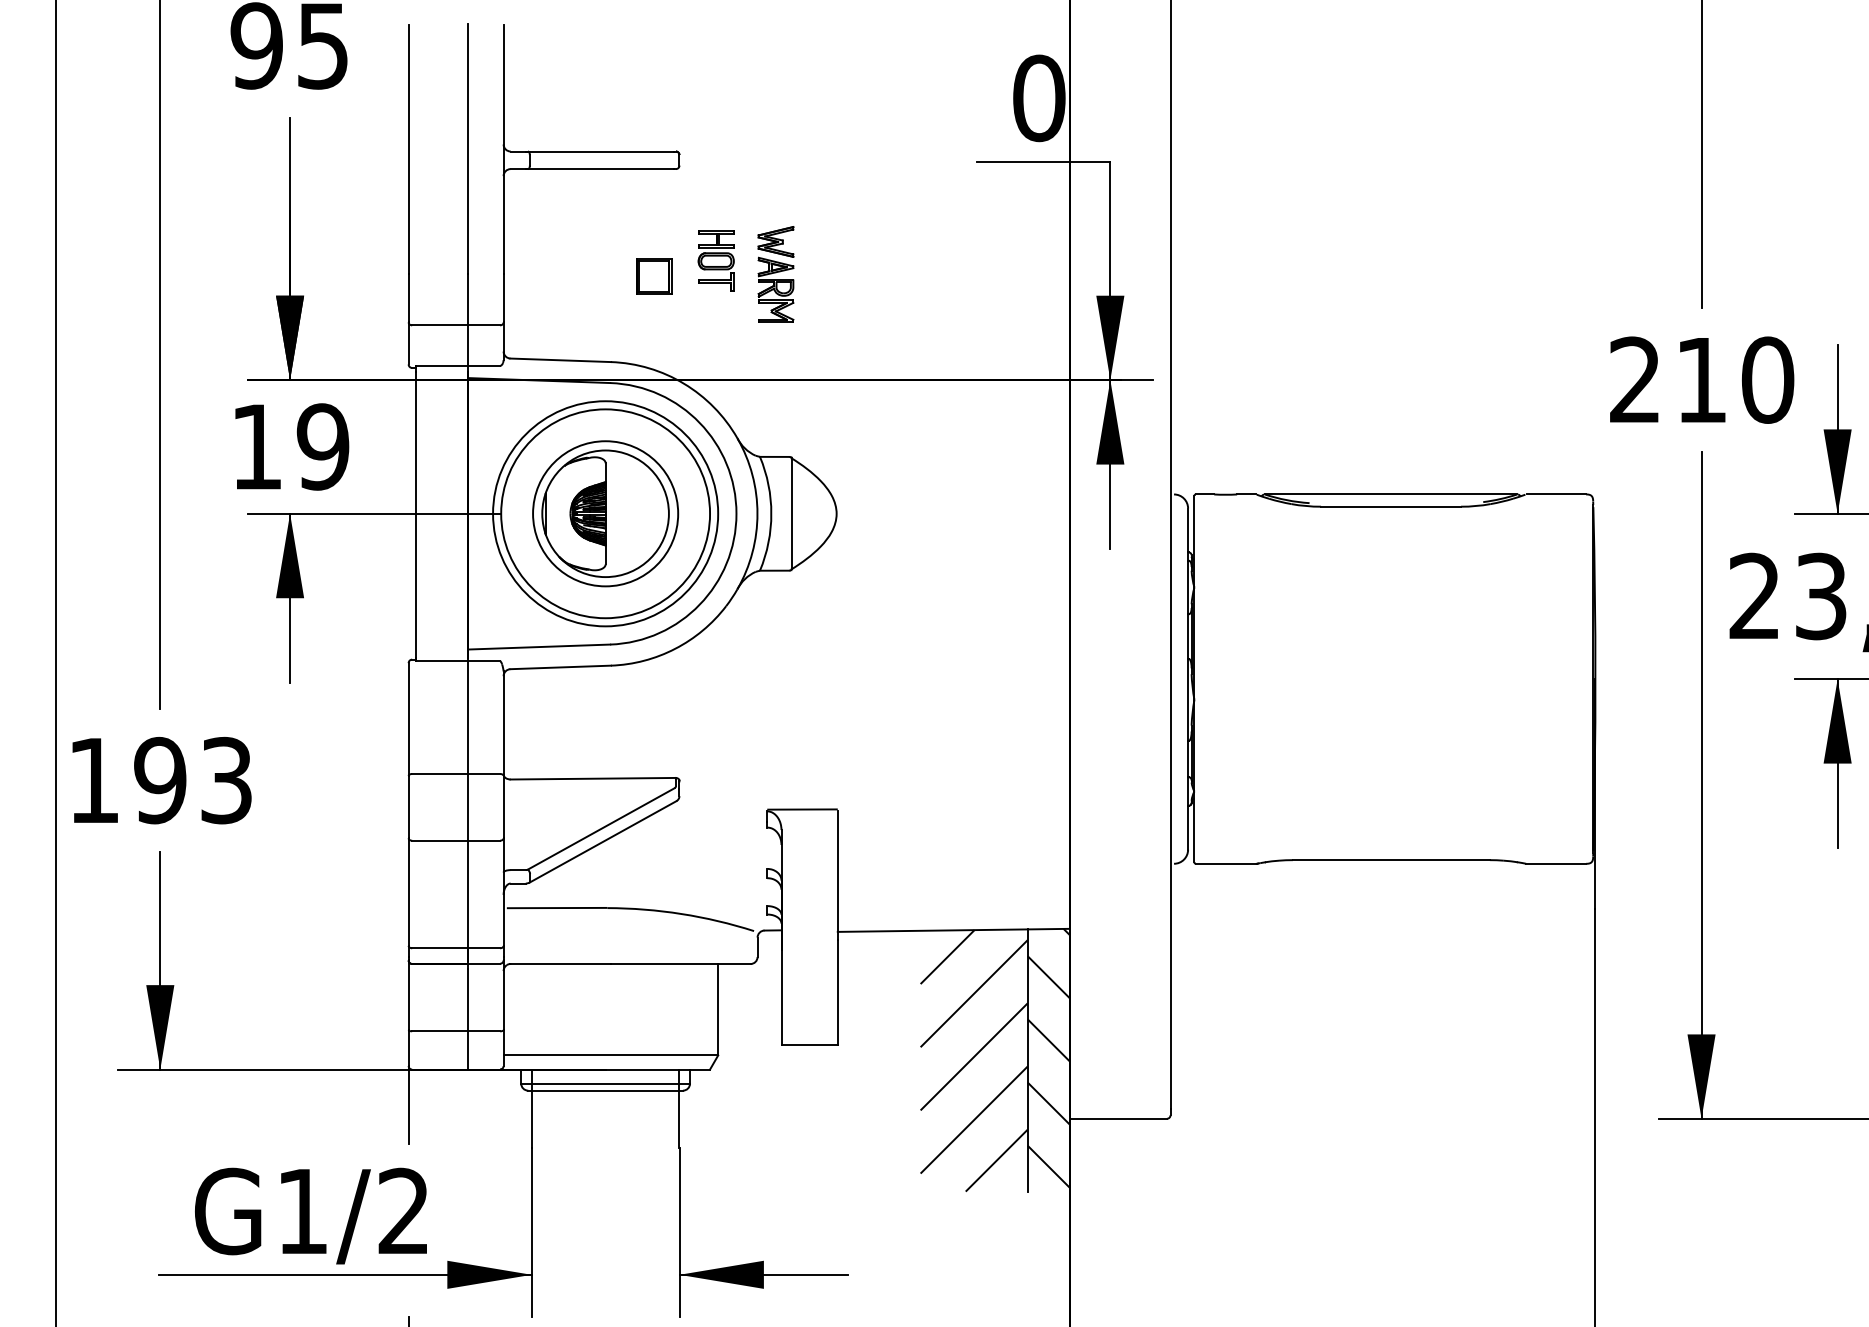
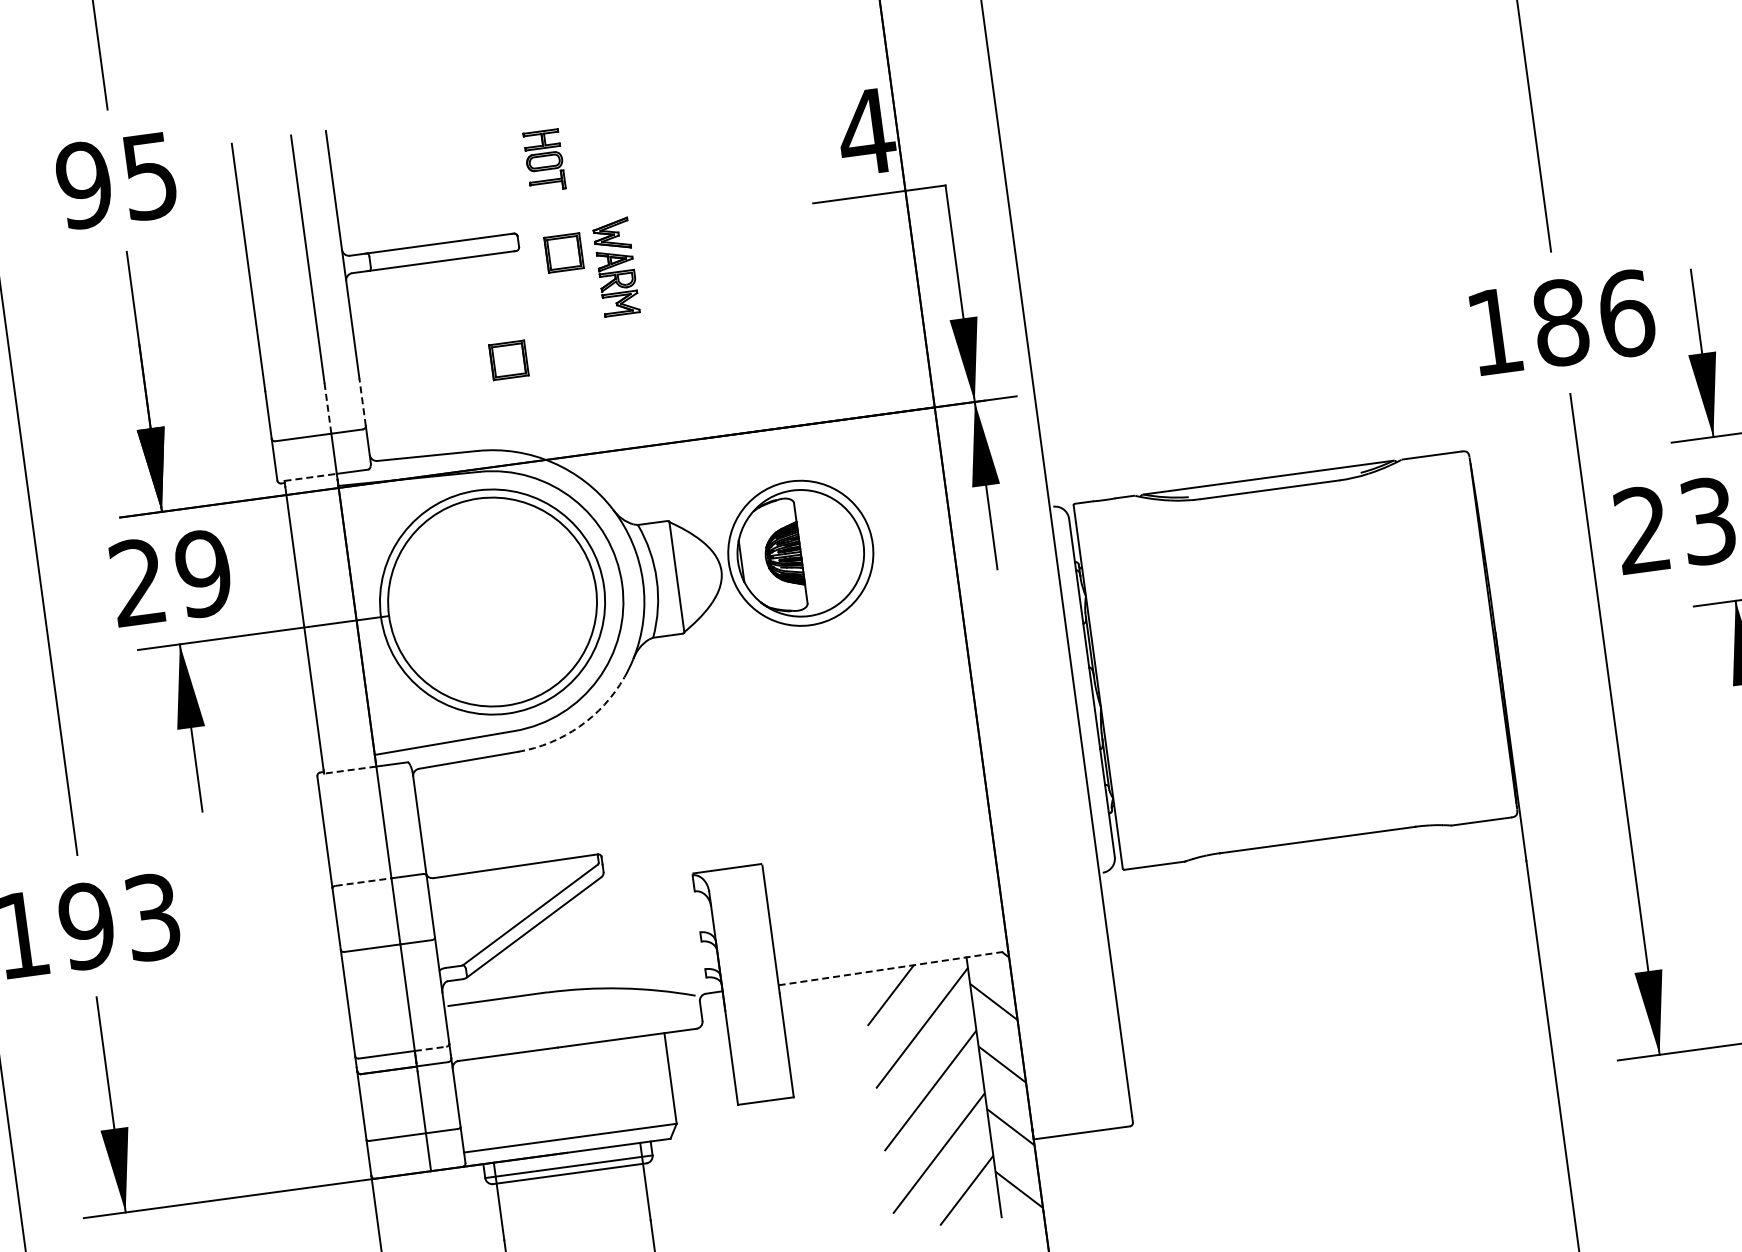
text: (1038, 98) -> (865, 132), 0 -> 4
part: (723, 177) -> (564, 252), added
part: (715, 260) -> (543, 160), moved
part: (775, 274) -> (615, 267), moved
line: (503, 298) -> (362, 402), solid -> dashed
line: (468, 299) -> (327, 408), solid -> dashed
line: (442, 365) -> (311, 476), solid -> dashed
text: (1702, 379) -> (1561, 322), 210 -> 186
text: (255, 446) -> (136, 582), 19 -> 29
part: (605, 513) -> (800, 553), moved
arc: (675, 648) -> (579, 726), solid -> dashed
line: (441, 661) -> (349, 770), solid -> dashed
line: (440, 774) -> (363, 882), solid -> dashed
line: (954, 930) -> (894, 968), solid -> dashed
line: (484, 948) -> (430, 1049), solid -> dashed

